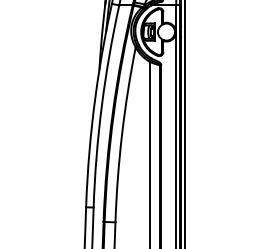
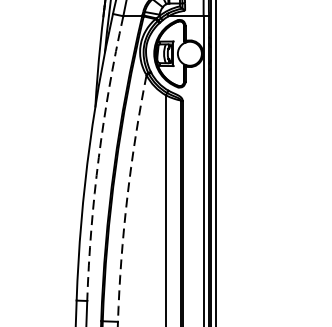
arc: (101, 105) -> (98, 157), solid -> dashed
arc: (122, 134) -> (127, 198), solid -> dashed

